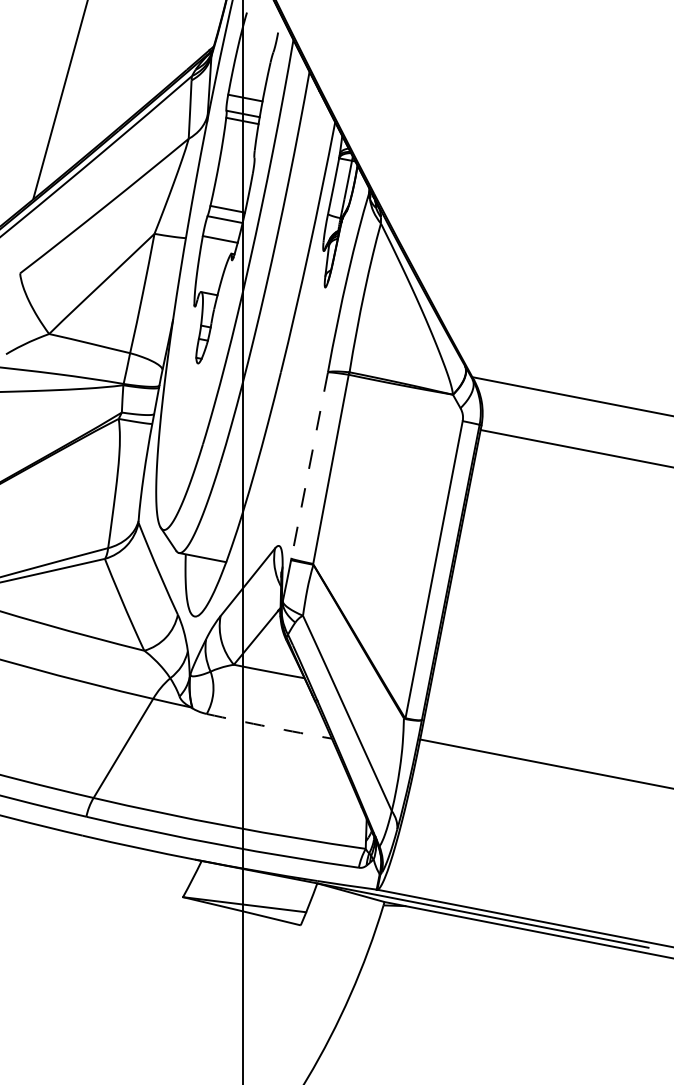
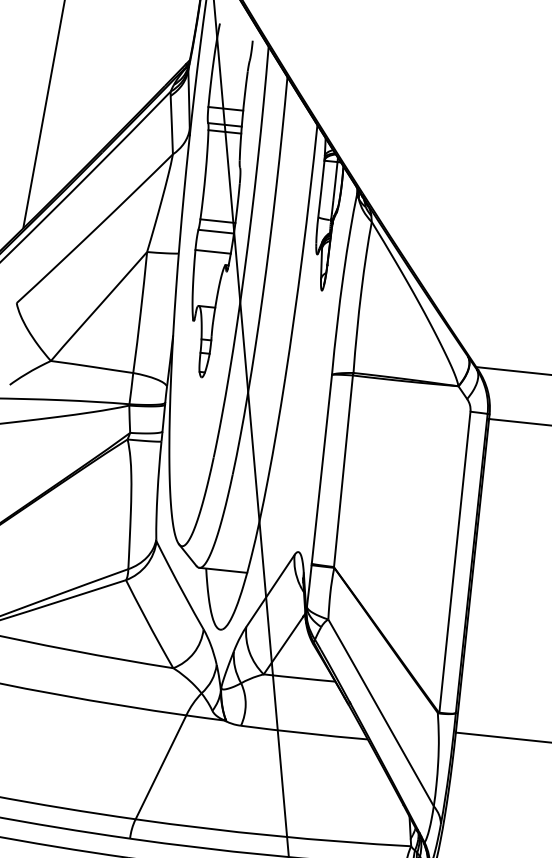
line: (309, 465) -> (321, 469), dashed -> solid
arc: (269, 726) -> (304, 732), dashed -> solid

